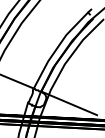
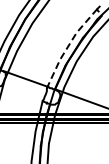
line: (57, 48) -> (68, 46), solid -> dashed

